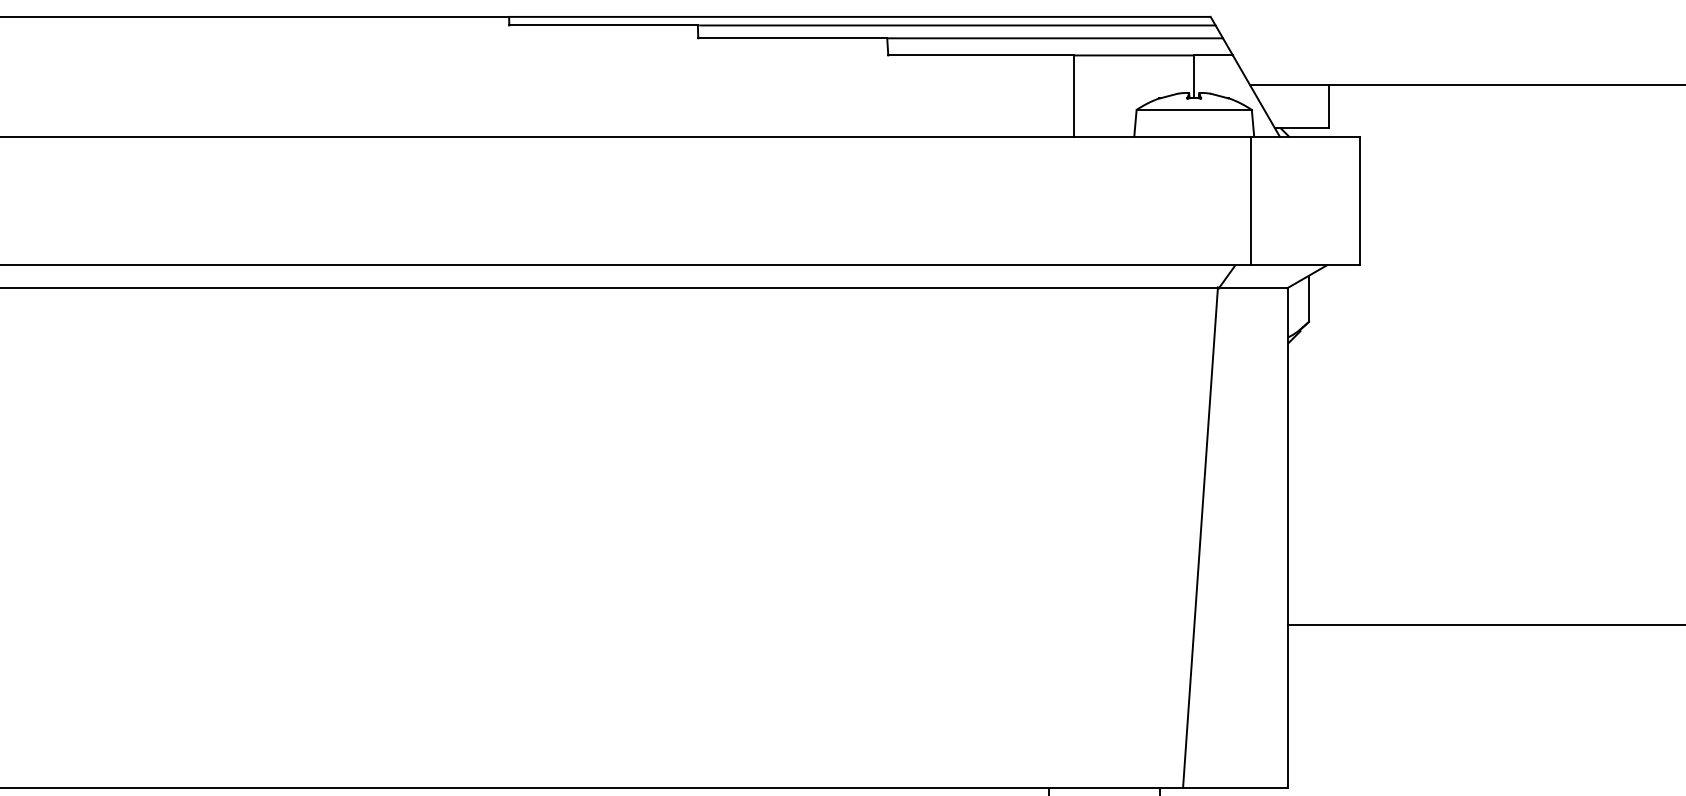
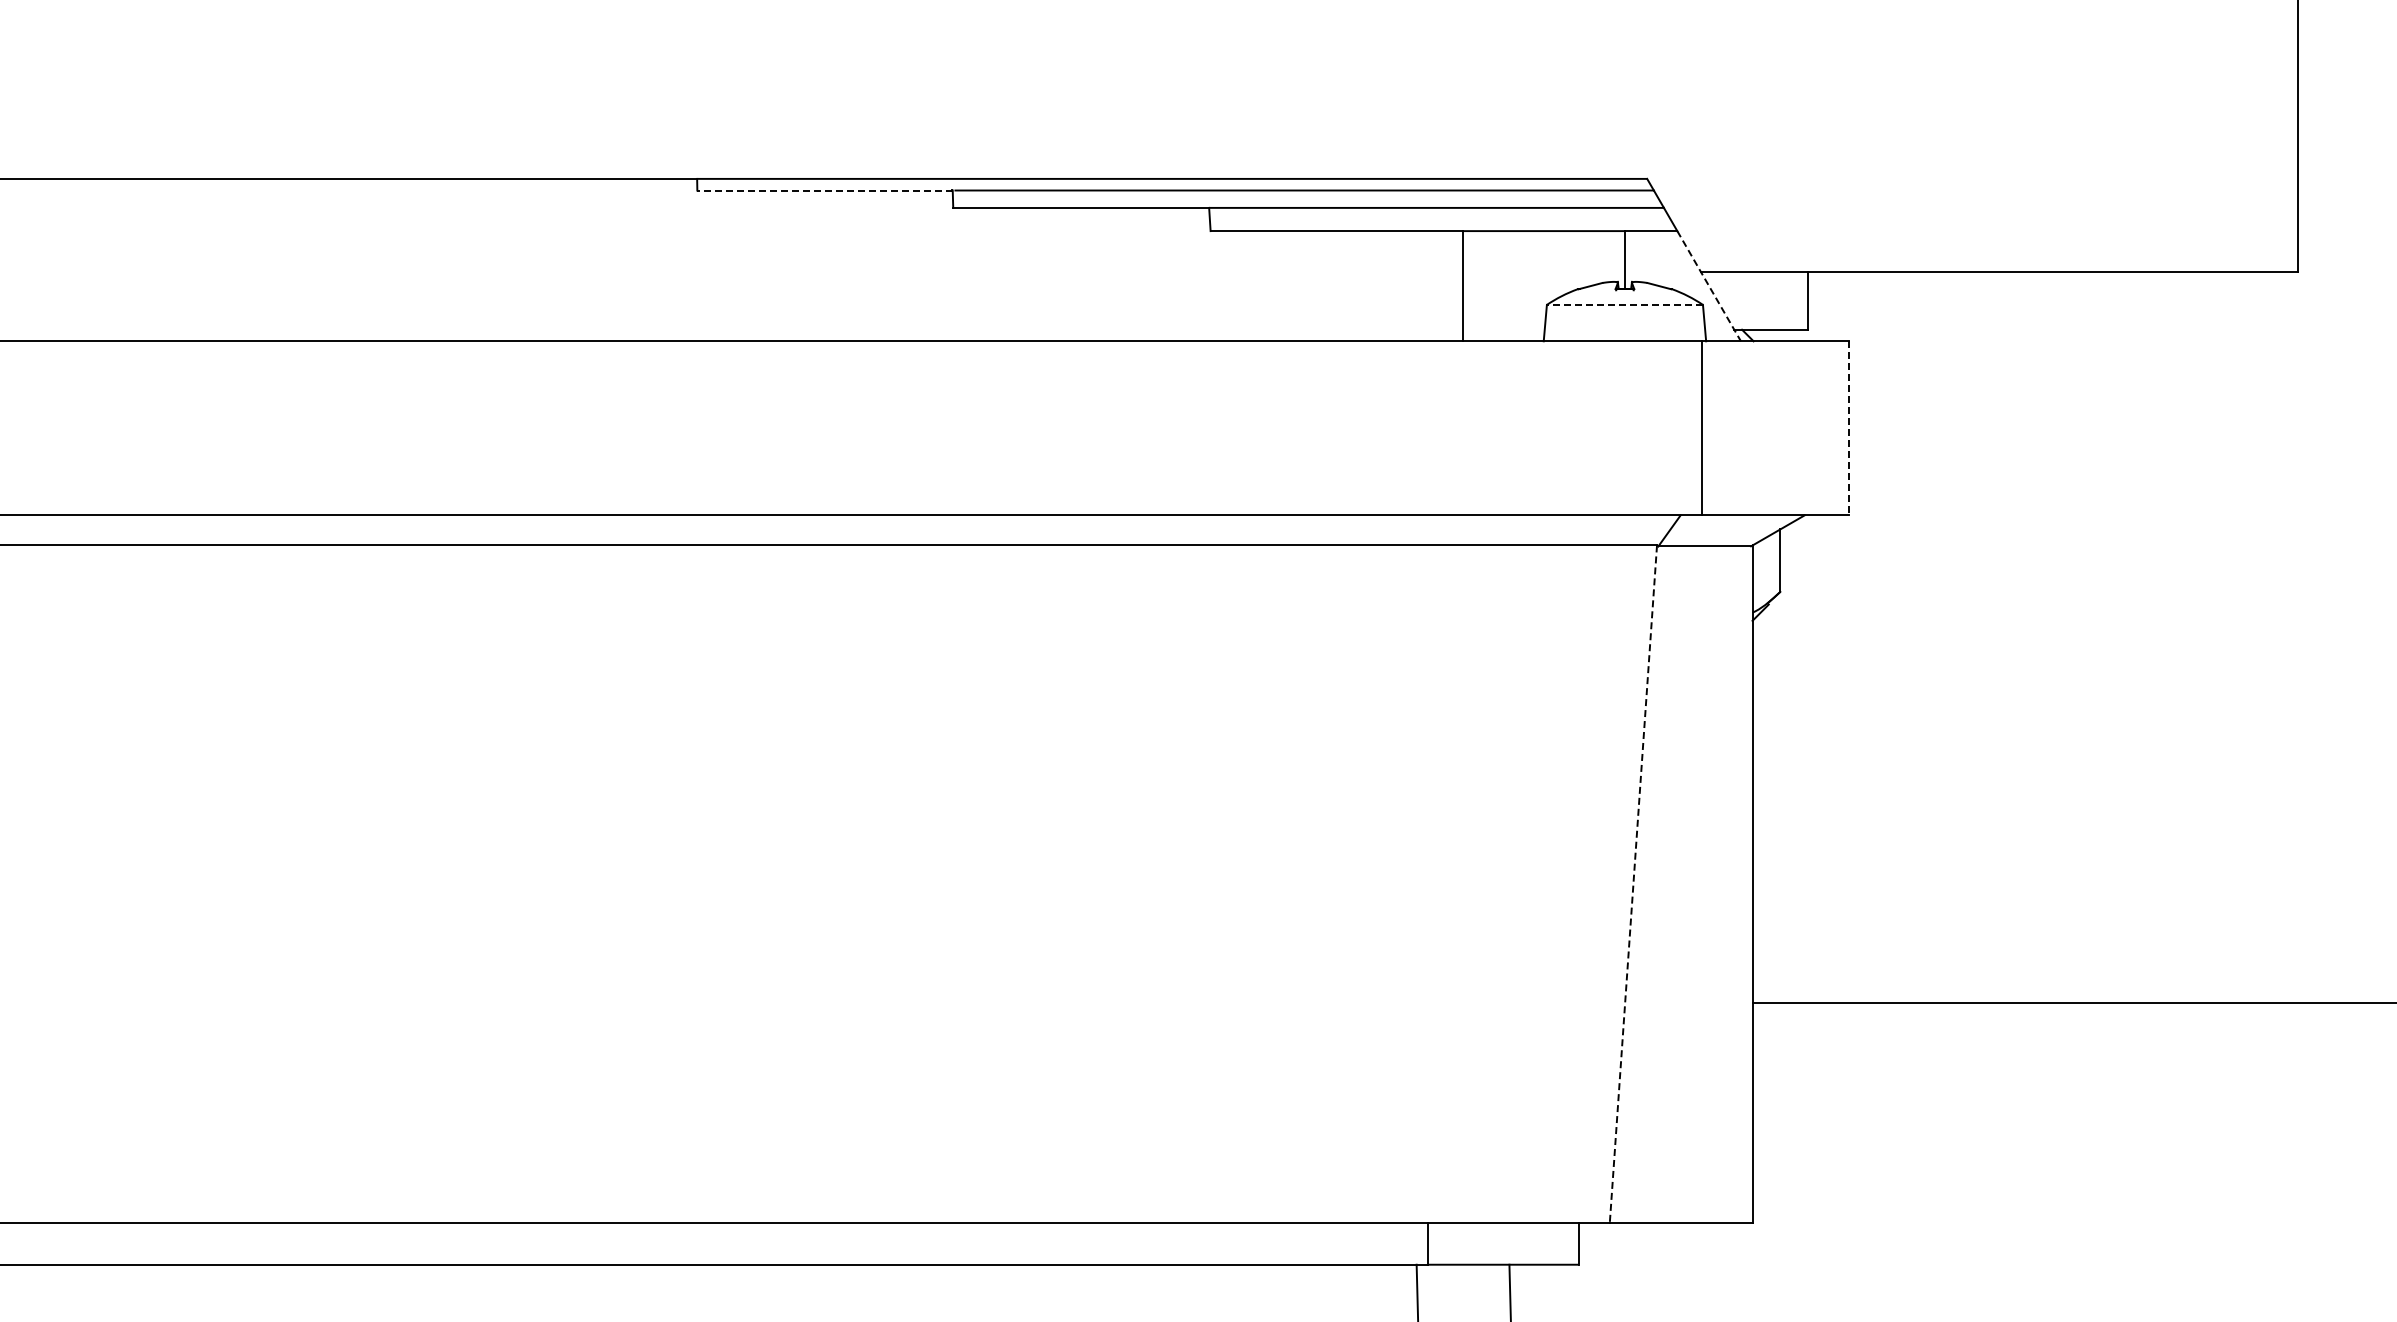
line: (603, 25) -> (825, 190), solid -> dashed
line: (1256, 96) -> (1709, 286), solid -> dashed
line: (1193, 109) -> (1624, 304), solid -> dashed
line: (1359, 201) -> (1848, 428), solid -> dashed
line: (1200, 537) -> (1633, 884), solid -> dashed

